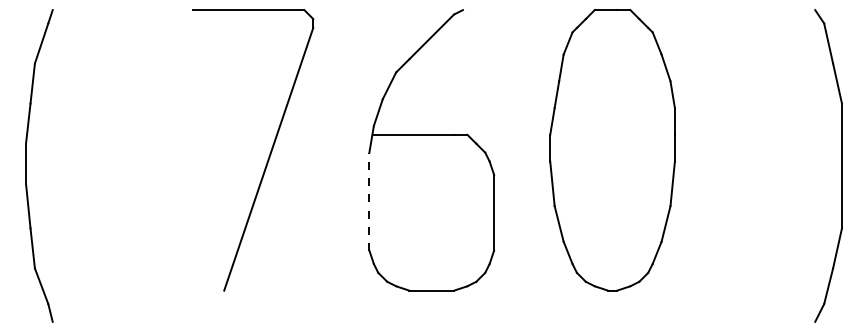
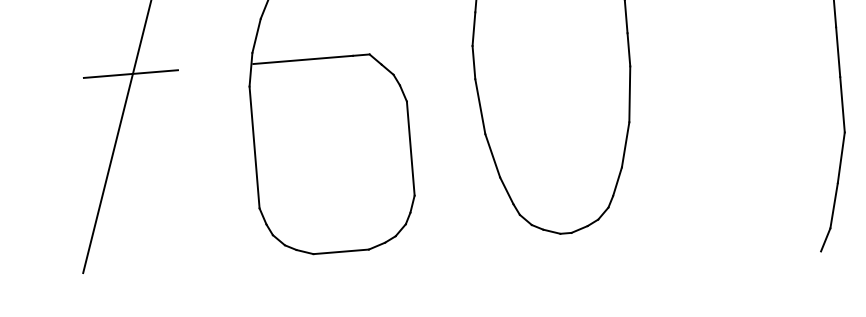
line: (275, 134) -> (130, 73), added
line: (369, 201) -> (254, 147), dashed -> solid

